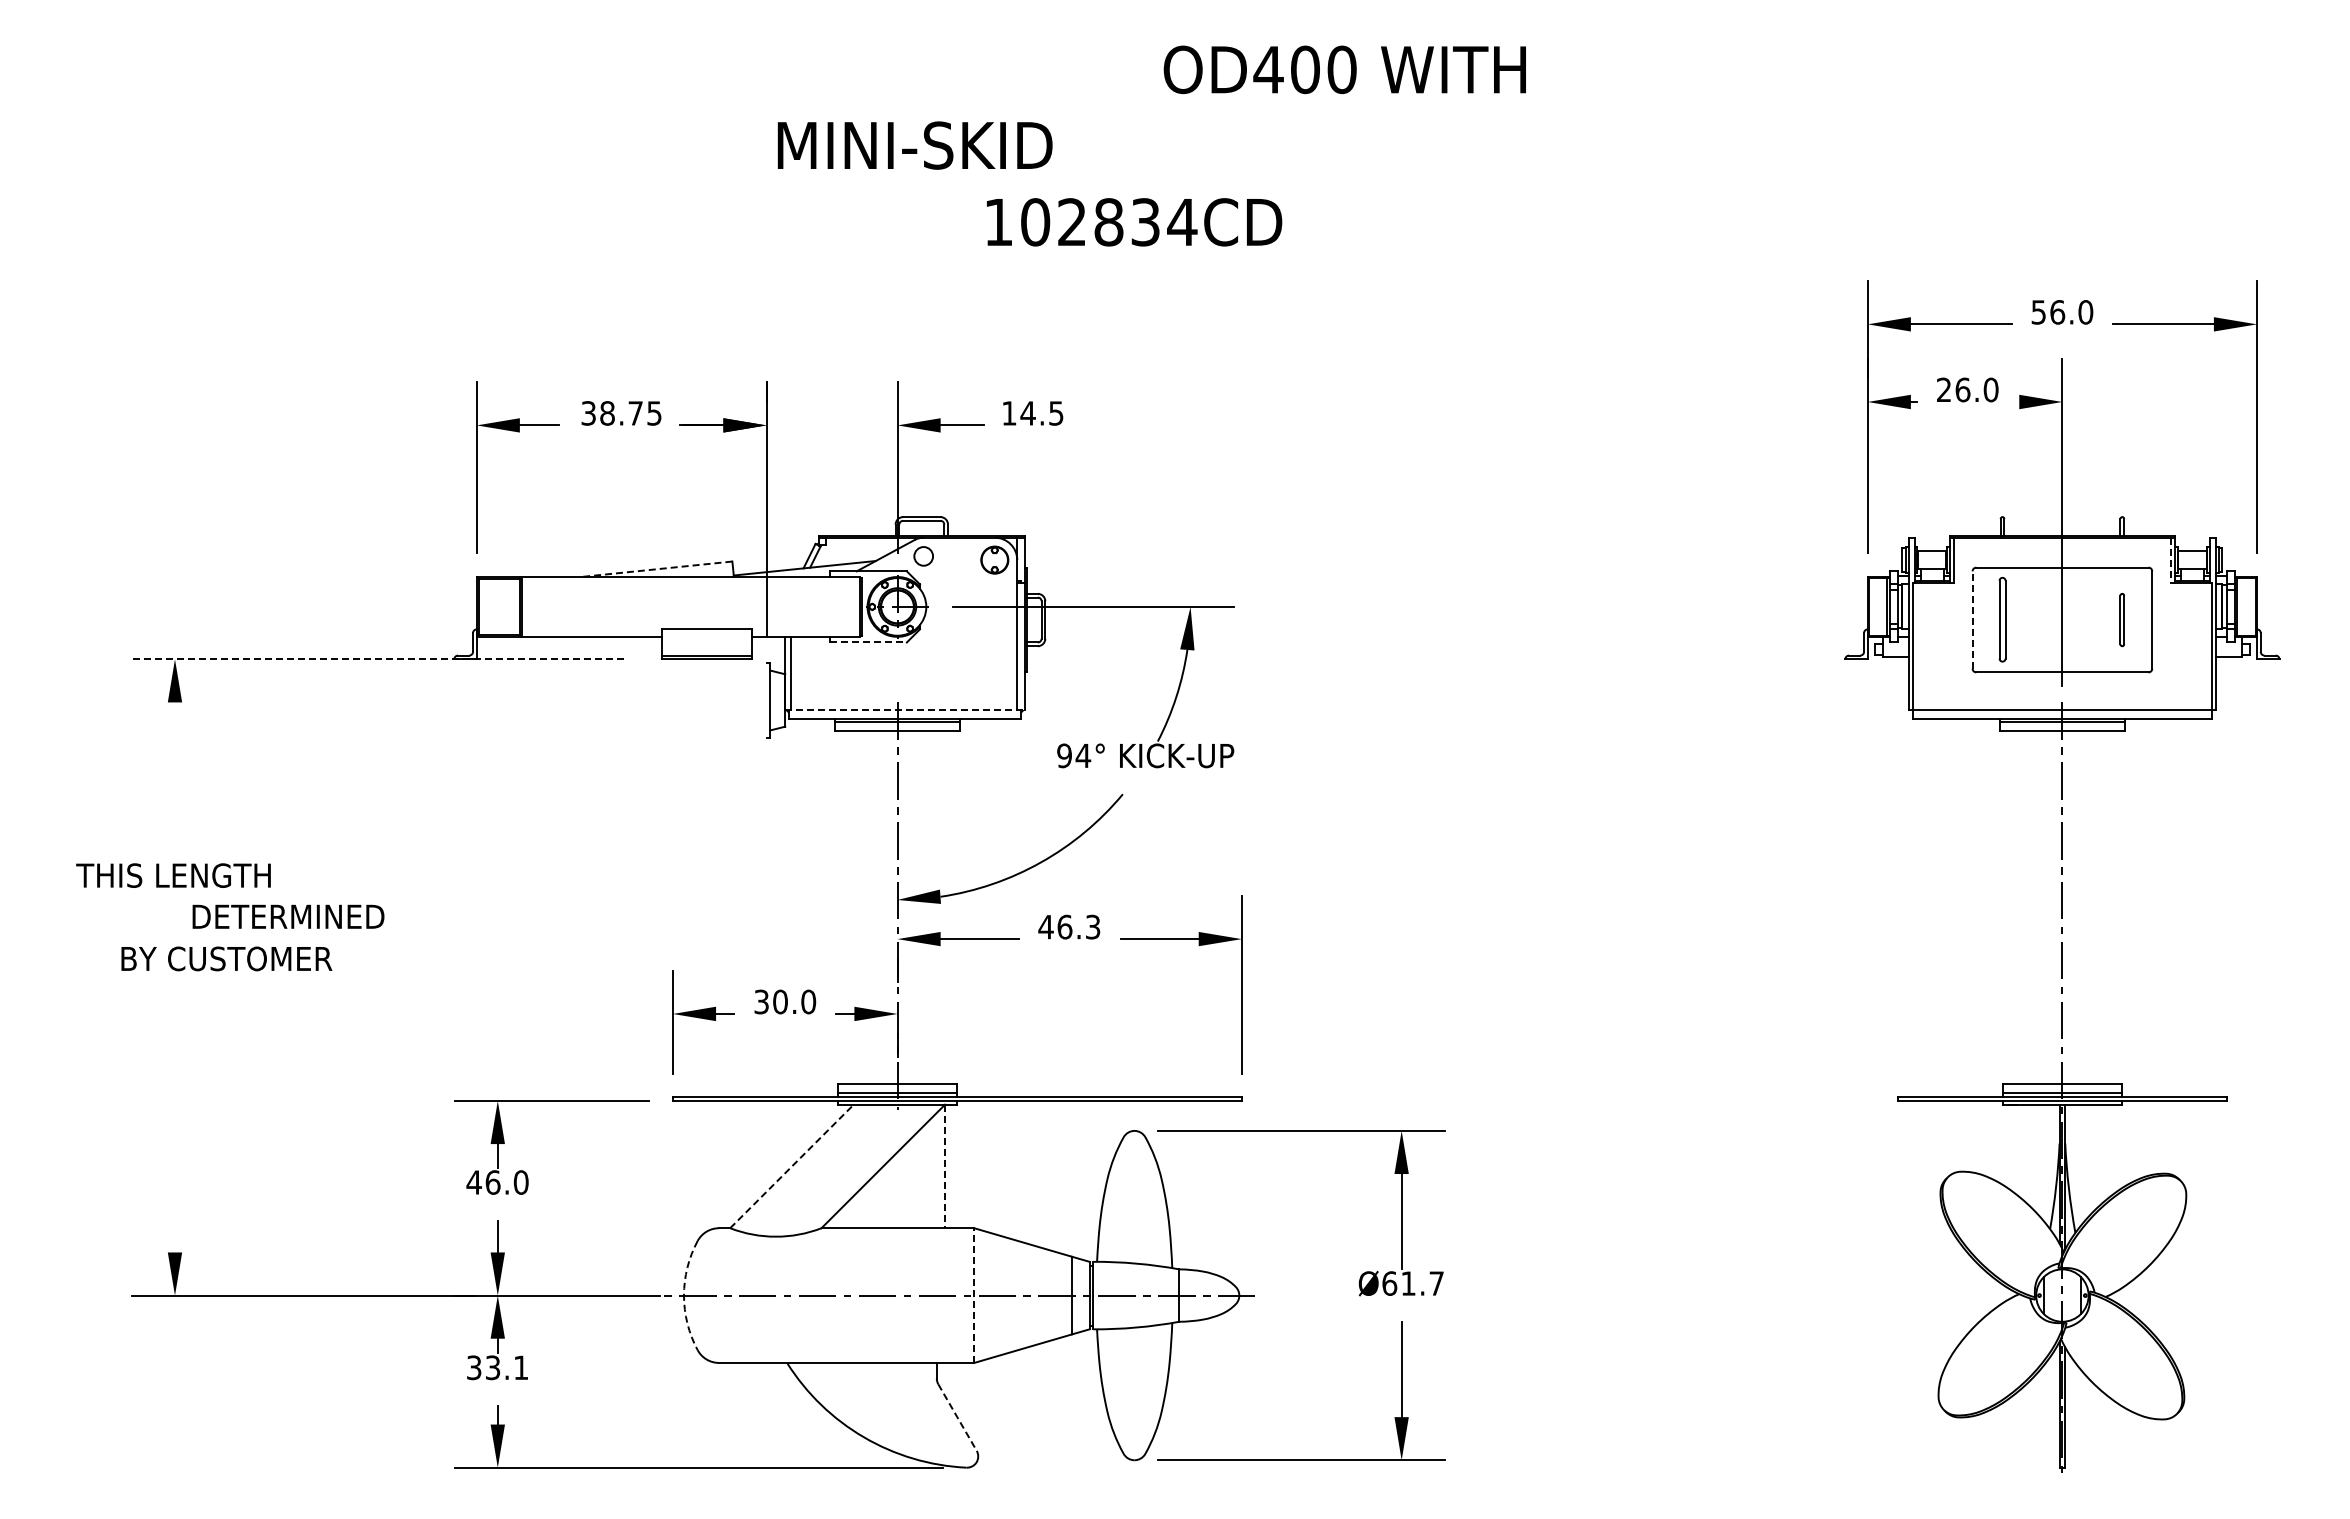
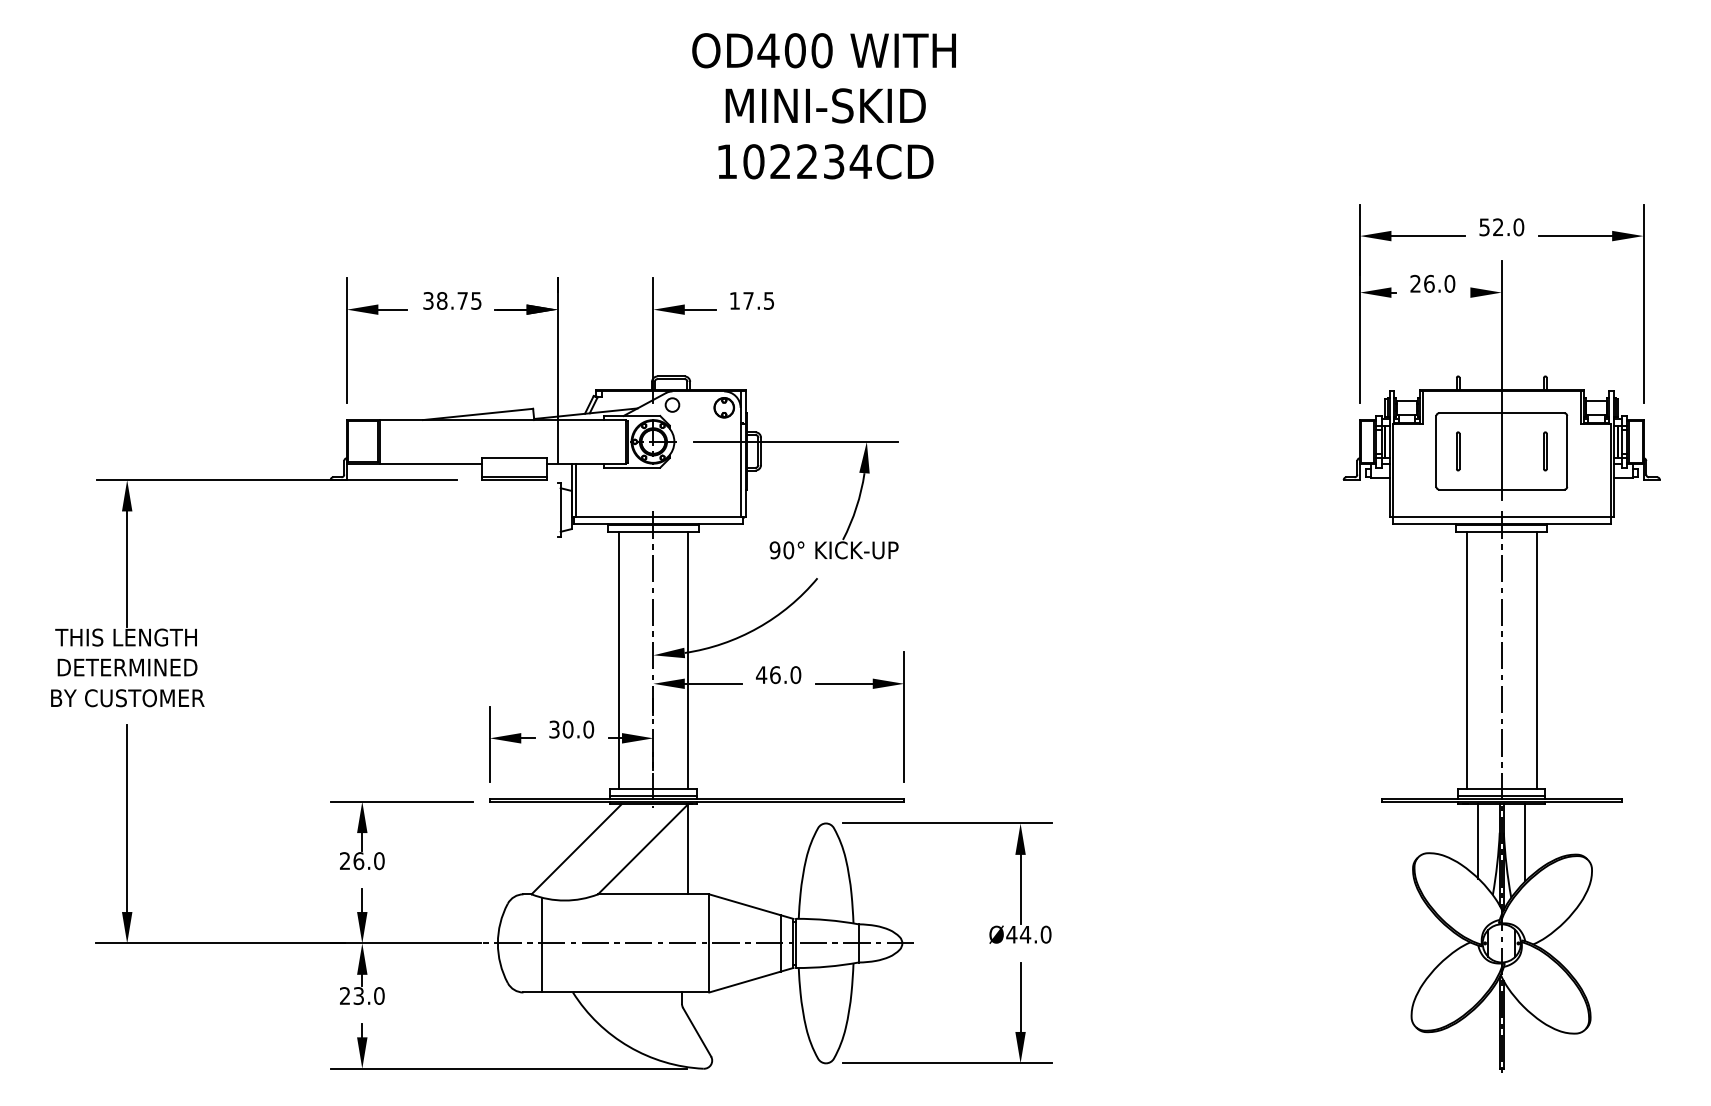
text: (1344, 69) -> (823, 50), moved
text: (914, 145) -> (825, 105), moved
text: (1108, 222) -> (807, 161), 102834CD -> 102234CD
text: (2057, 312) -> (1498, 227), 56.0 -> 52.0
text: (1027, 413) -> (748, 301), 14.5 -> 17.5
line: (2170, 560) -> (1580, 408), dashed -> solid
line: (656, 569) -> (477, 414), dashed -> solid
line: (1972, 620) -> (1436, 451), dashed -> solid
part: (2002, 620) -> (1458, 451), size x0.62
line: (869, 642) -> (633, 467), dashed -> solid
line: (380, 659) -> (276, 480), dashed -> solid
line: (905, 709) -> (659, 516), dashed -> solid
text: (1083, 755) -> (788, 550), 94° -> 90°
line: (175, 781) -> (127, 569), added
line: (849, 907) -> (618, 660), added
line: (945, 907) -> (688, 660), added
line: (2014, 907) -> (1466, 660), added
line: (2110, 907) -> (1536, 660), added
text: (288, 916) -> (127, 667), moved
text: (1092, 926) -> (795, 674), 46.3 -> 46.0
text: (226, 958) -> (127, 697), moved
line: (175, 1123) -> (127, 818), added
line: (2030, 1155) -> (1478, 841), added
line: (2094, 1157) -> (1525, 842), added
line: (792, 1166) -> (576, 849), dashed -> solid
line: (945, 1166) -> (688, 849), dashed -> solid
text: (473, 1182) -> (344, 861), 46.0 -> 26.0
text: (1412, 1283) -> (1028, 934), Ø61.7 -> Ø44.0
arc: (684, 1295) -> (498, 943), dashed -> solid
line: (974, 1295) -> (709, 943), dashed -> solid
line: (743, 1297) -> (541, 944), added
text: (497, 1367) -> (362, 995), 33.1 -> 23.0
line: (957, 1417) -> (697, 1032), dashed -> solid

